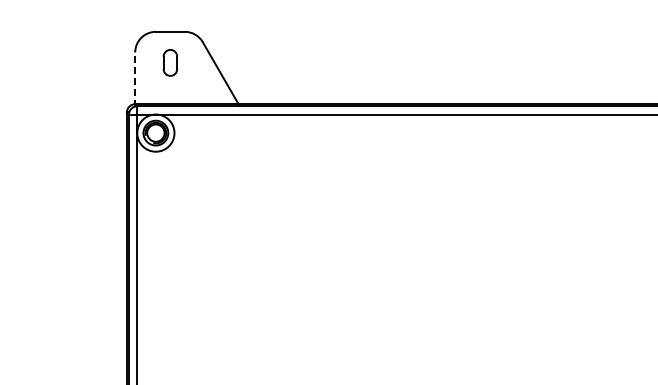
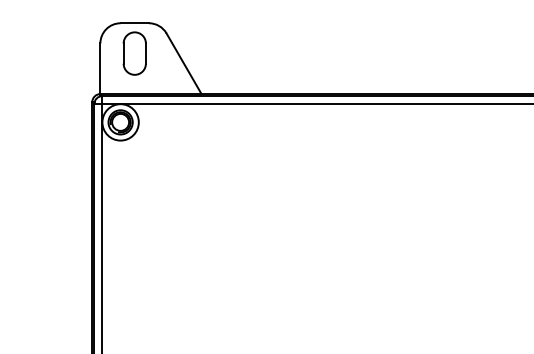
part: (170, 62) -> (134, 53), size x1.67
line: (135, 79) -> (100, 69), dashed -> solid

